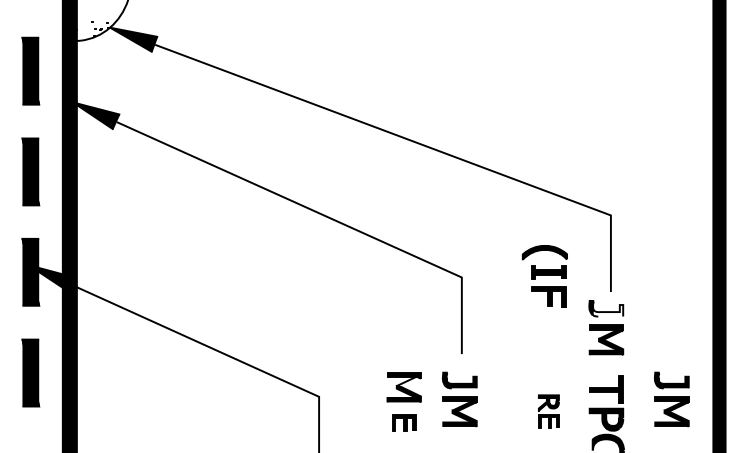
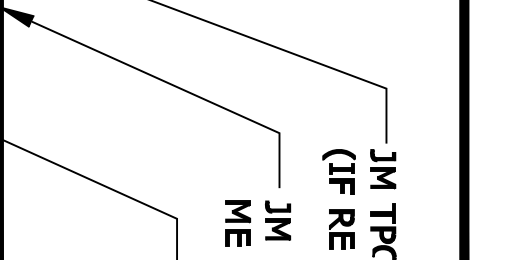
part: (544, 276) -> (338, 171), moved
fill: (607, 310) -> (384, 156), added
fill: (408, 381) -> (241, 207), added
part: (671, 399) -> (429, 220), removed
part: (548, 411) -> (341, 229), size x1.67
part: (404, 422) -> (238, 237), size x1.43

